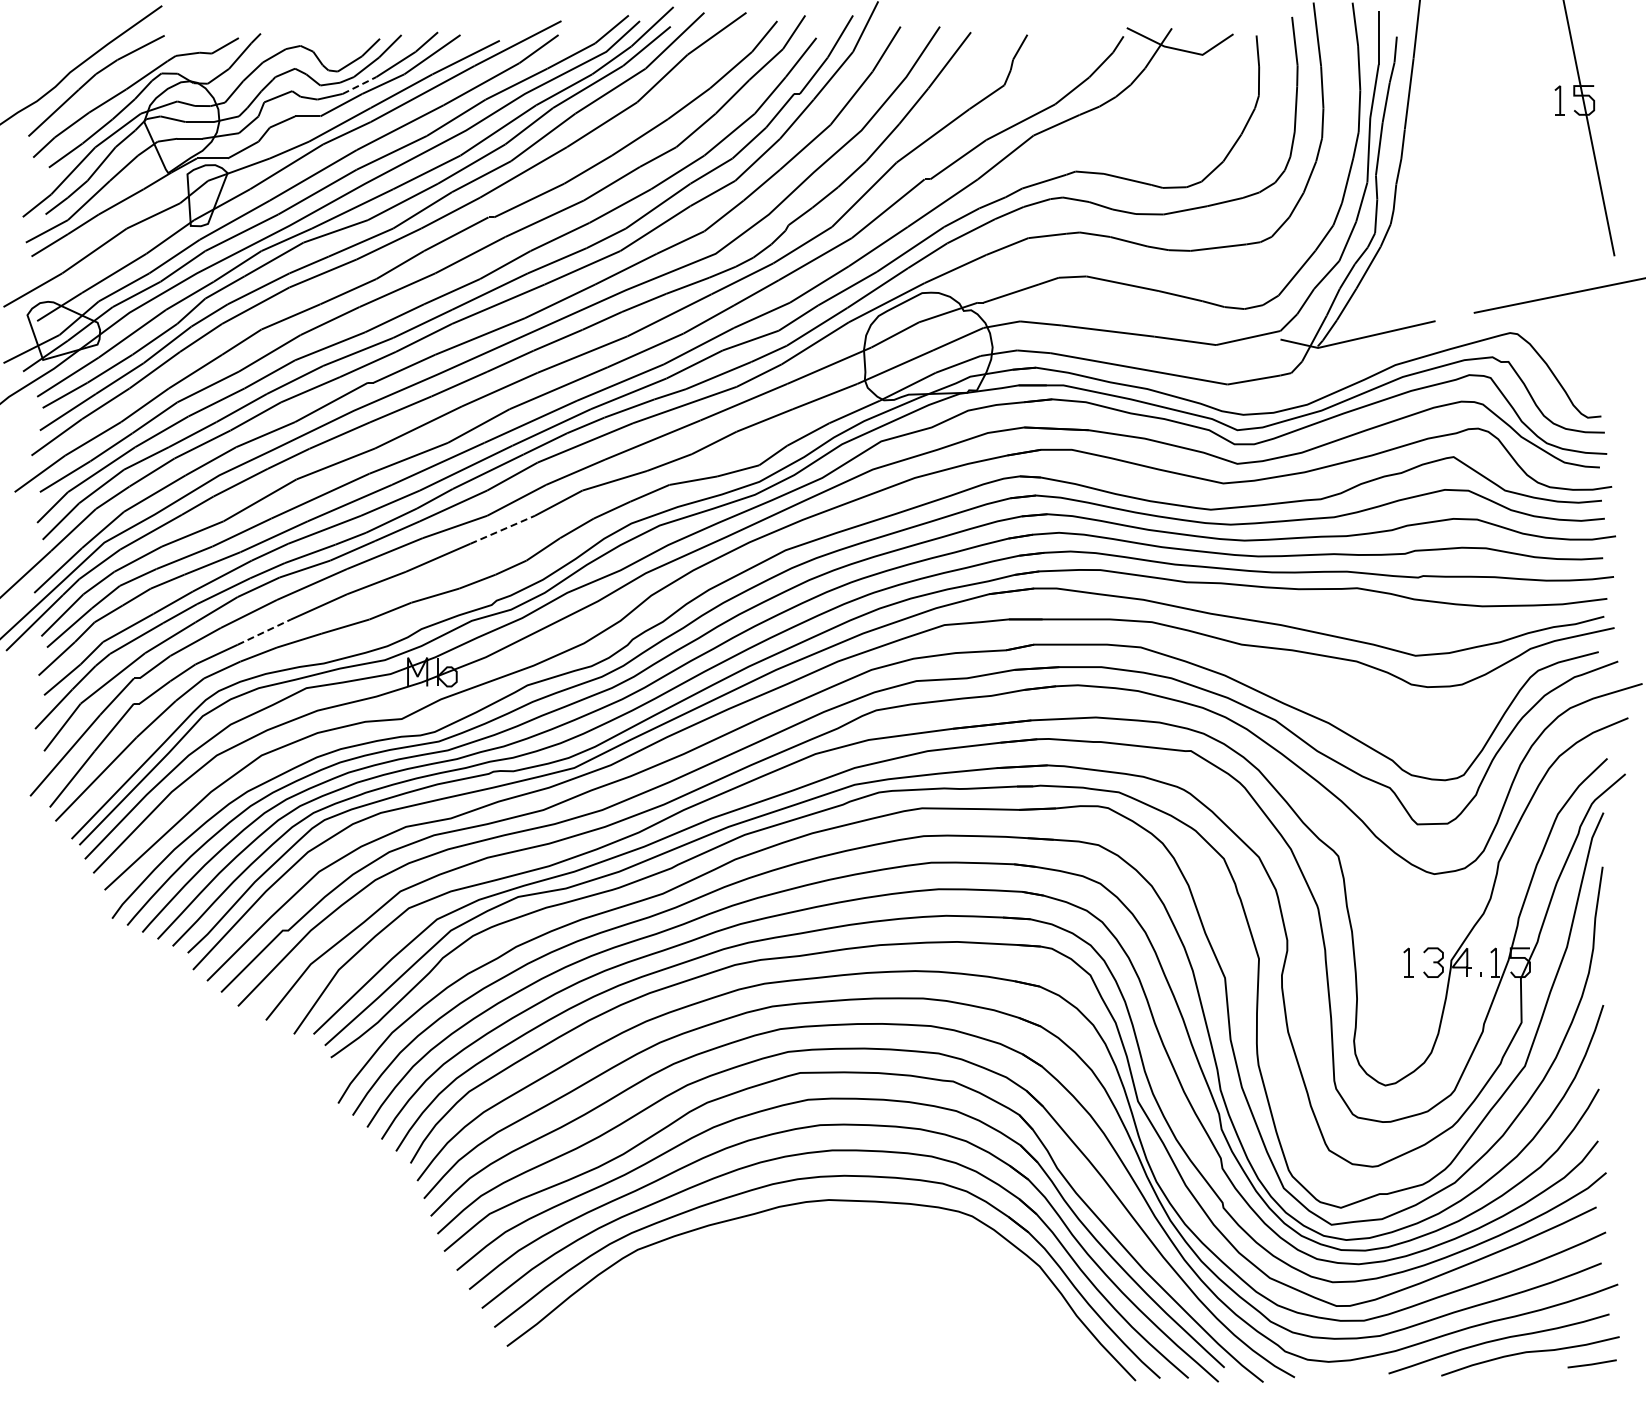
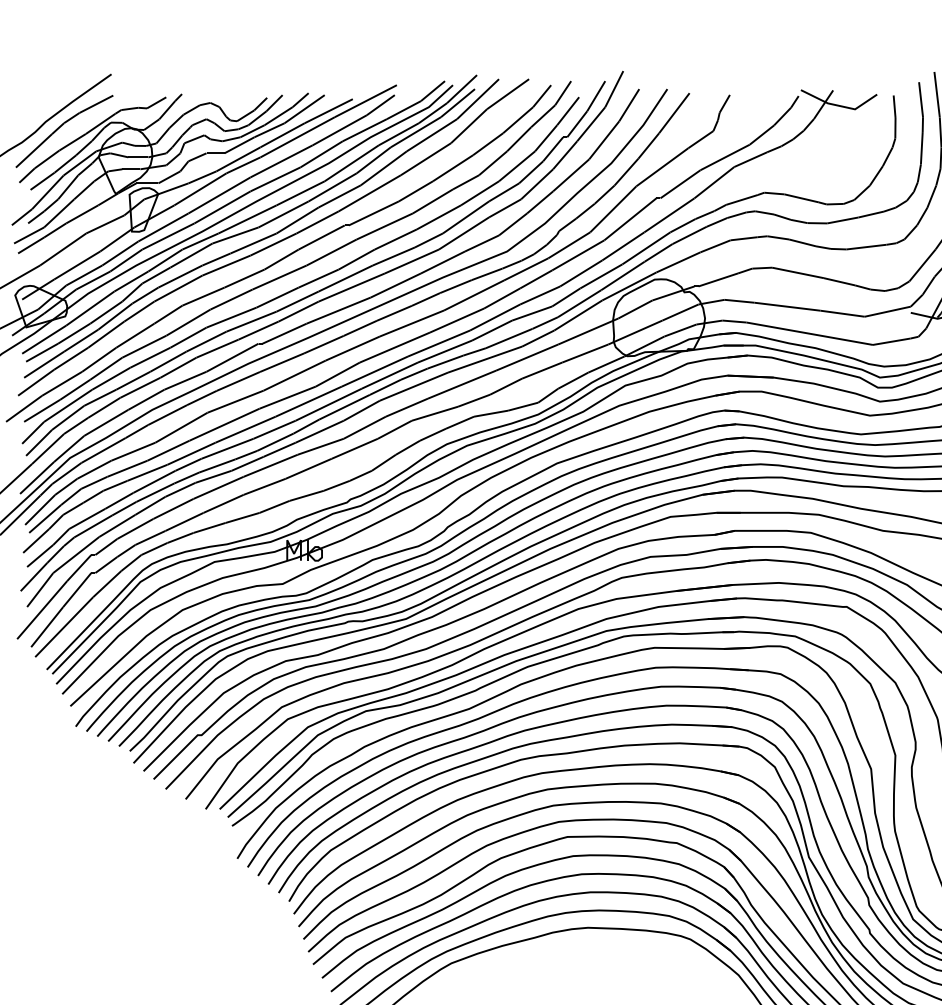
line: (359, 85) -> (252, 131), dashed -> solid
line: (503, 529) -> (355, 448), dashed -> solid
line: (264, 631) -> (184, 521), dashed -> solid

